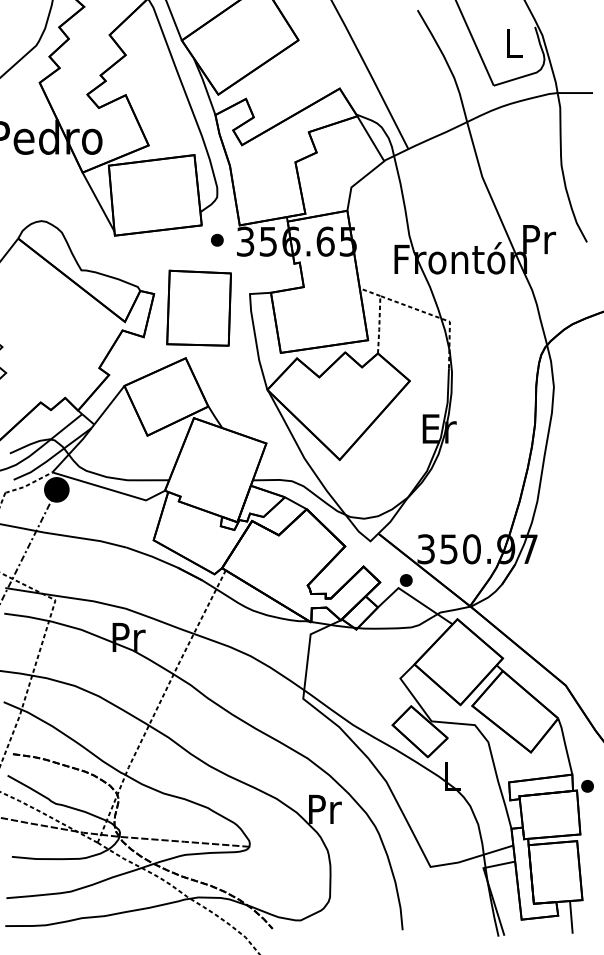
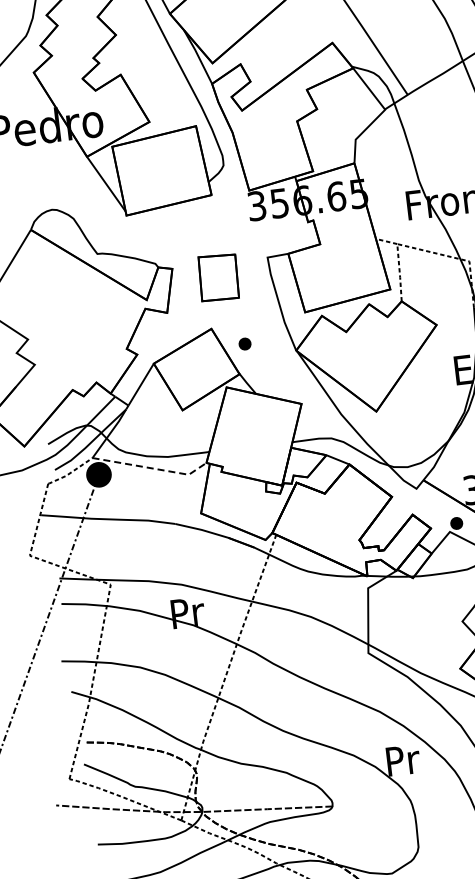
part: (217, 240) -> (245, 344), moved
part: (198, 307) -> (218, 276), size x0.6
line: (110, 489) -> (152, 468), solid -> dashed

